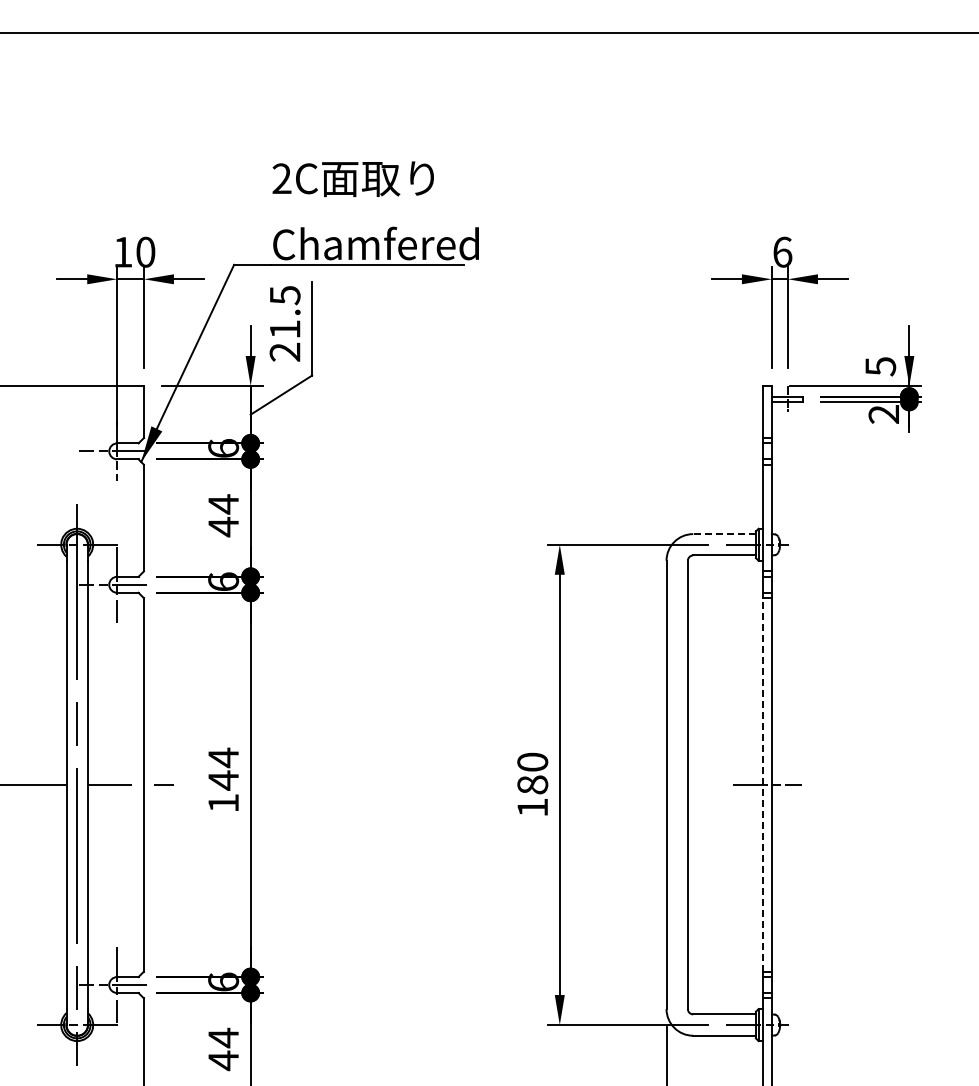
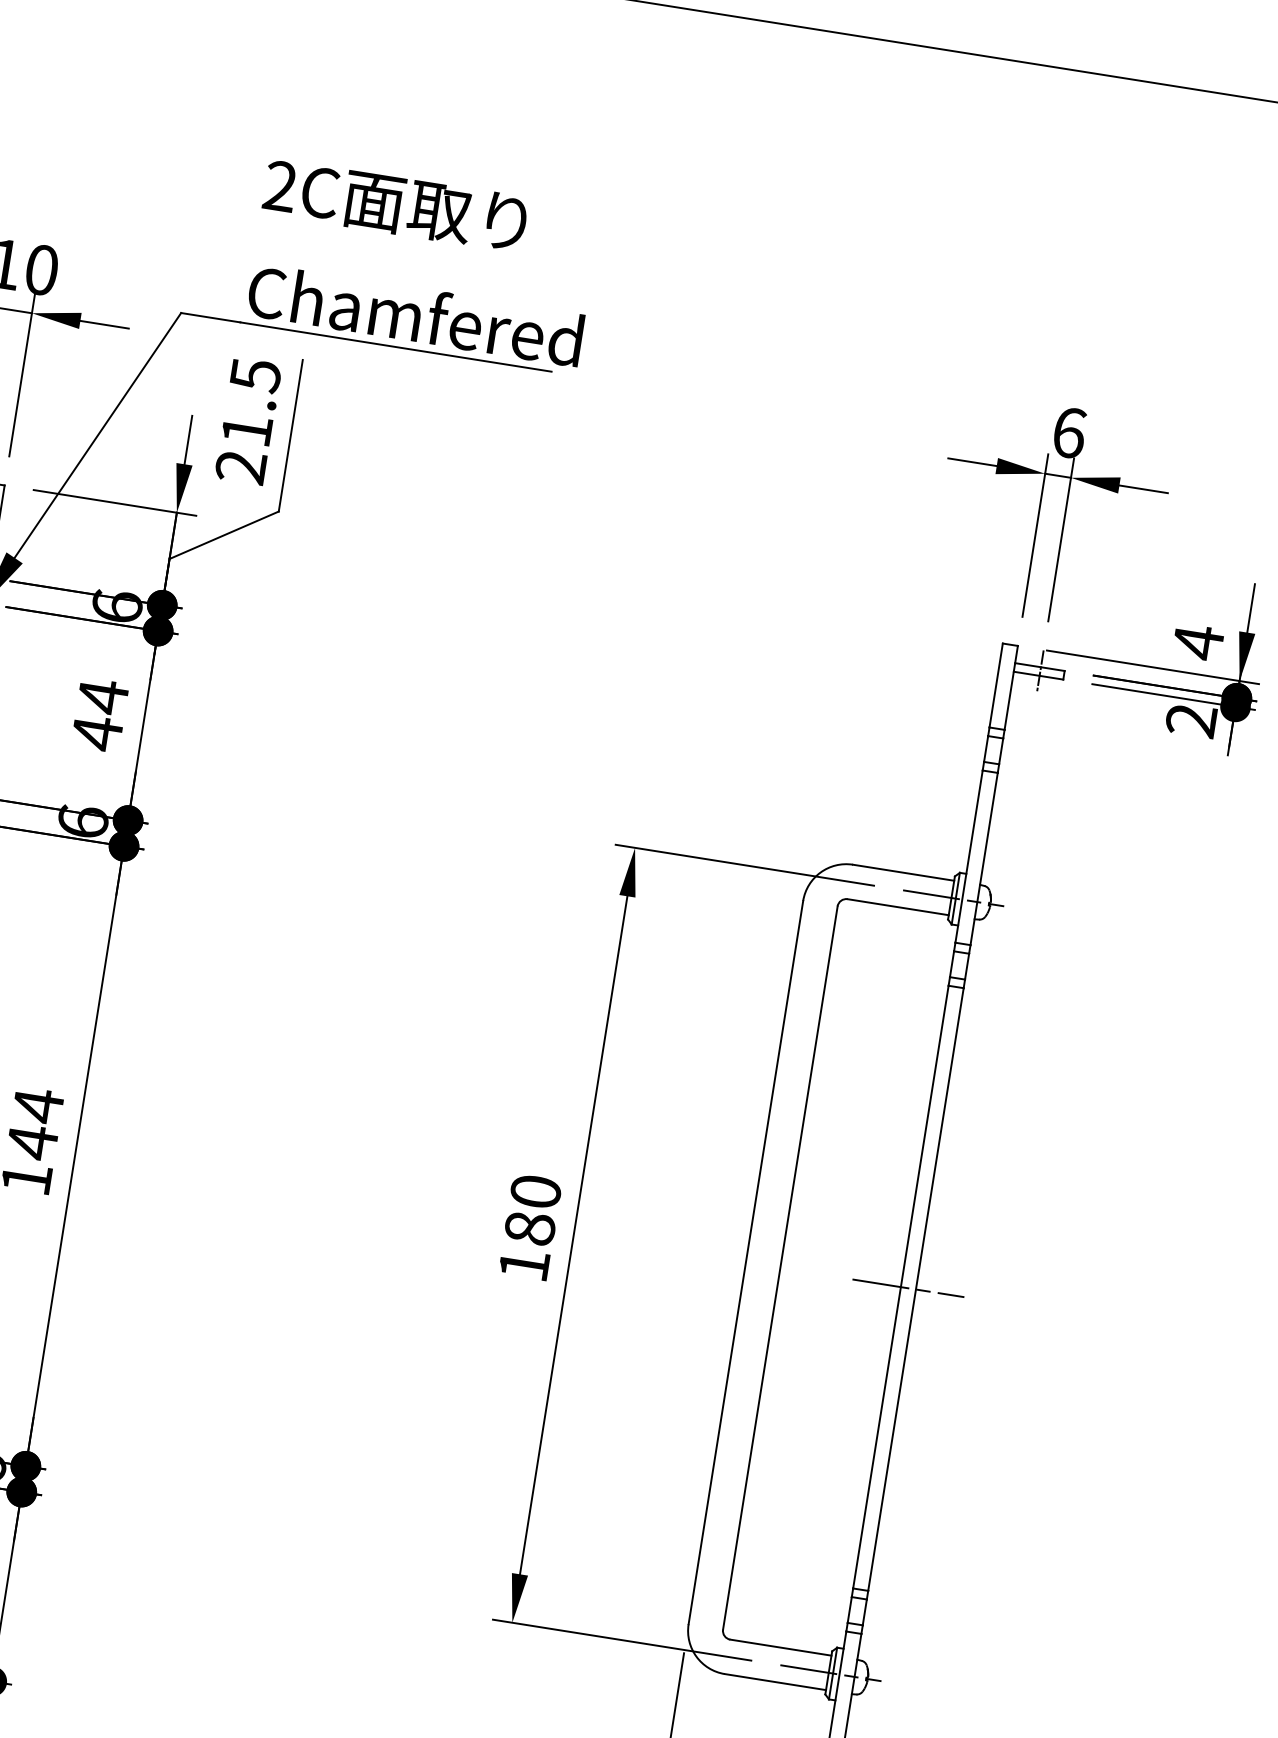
text: (880, 366) -> (1198, 642), 5 -> 4
line: (724, 534) -> (903, 873), dashed -> solid
line: (762, 784) -> (900, 1286), dashed -> solid

